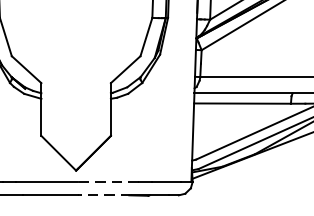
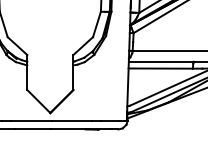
line: (108, 181) -> (71, 120), dashed -> solid
line: (105, 195) -> (69, 129), dashed -> solid

